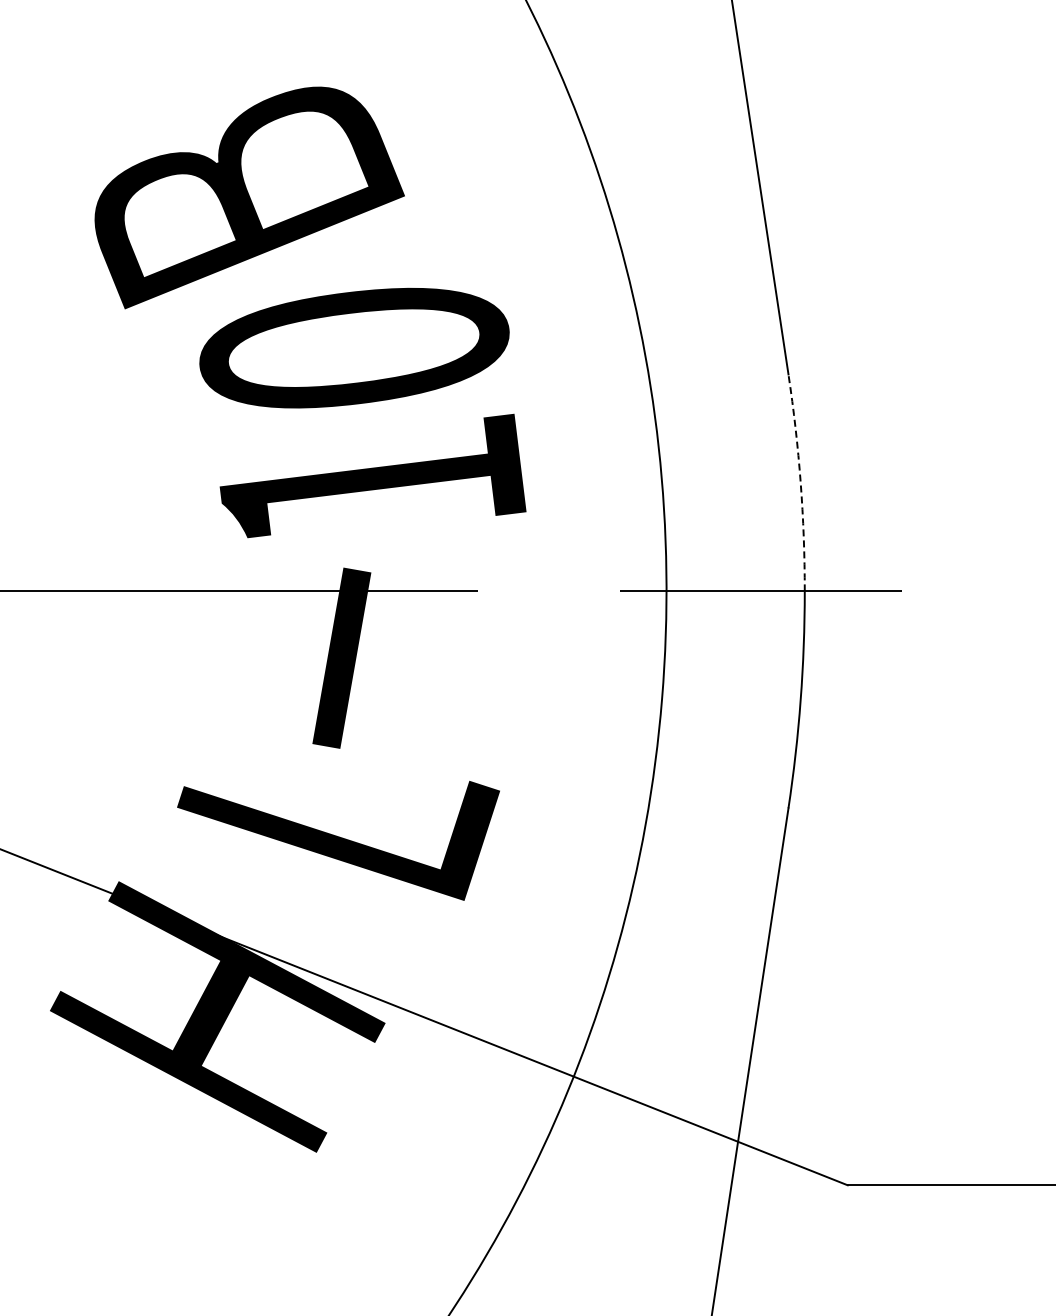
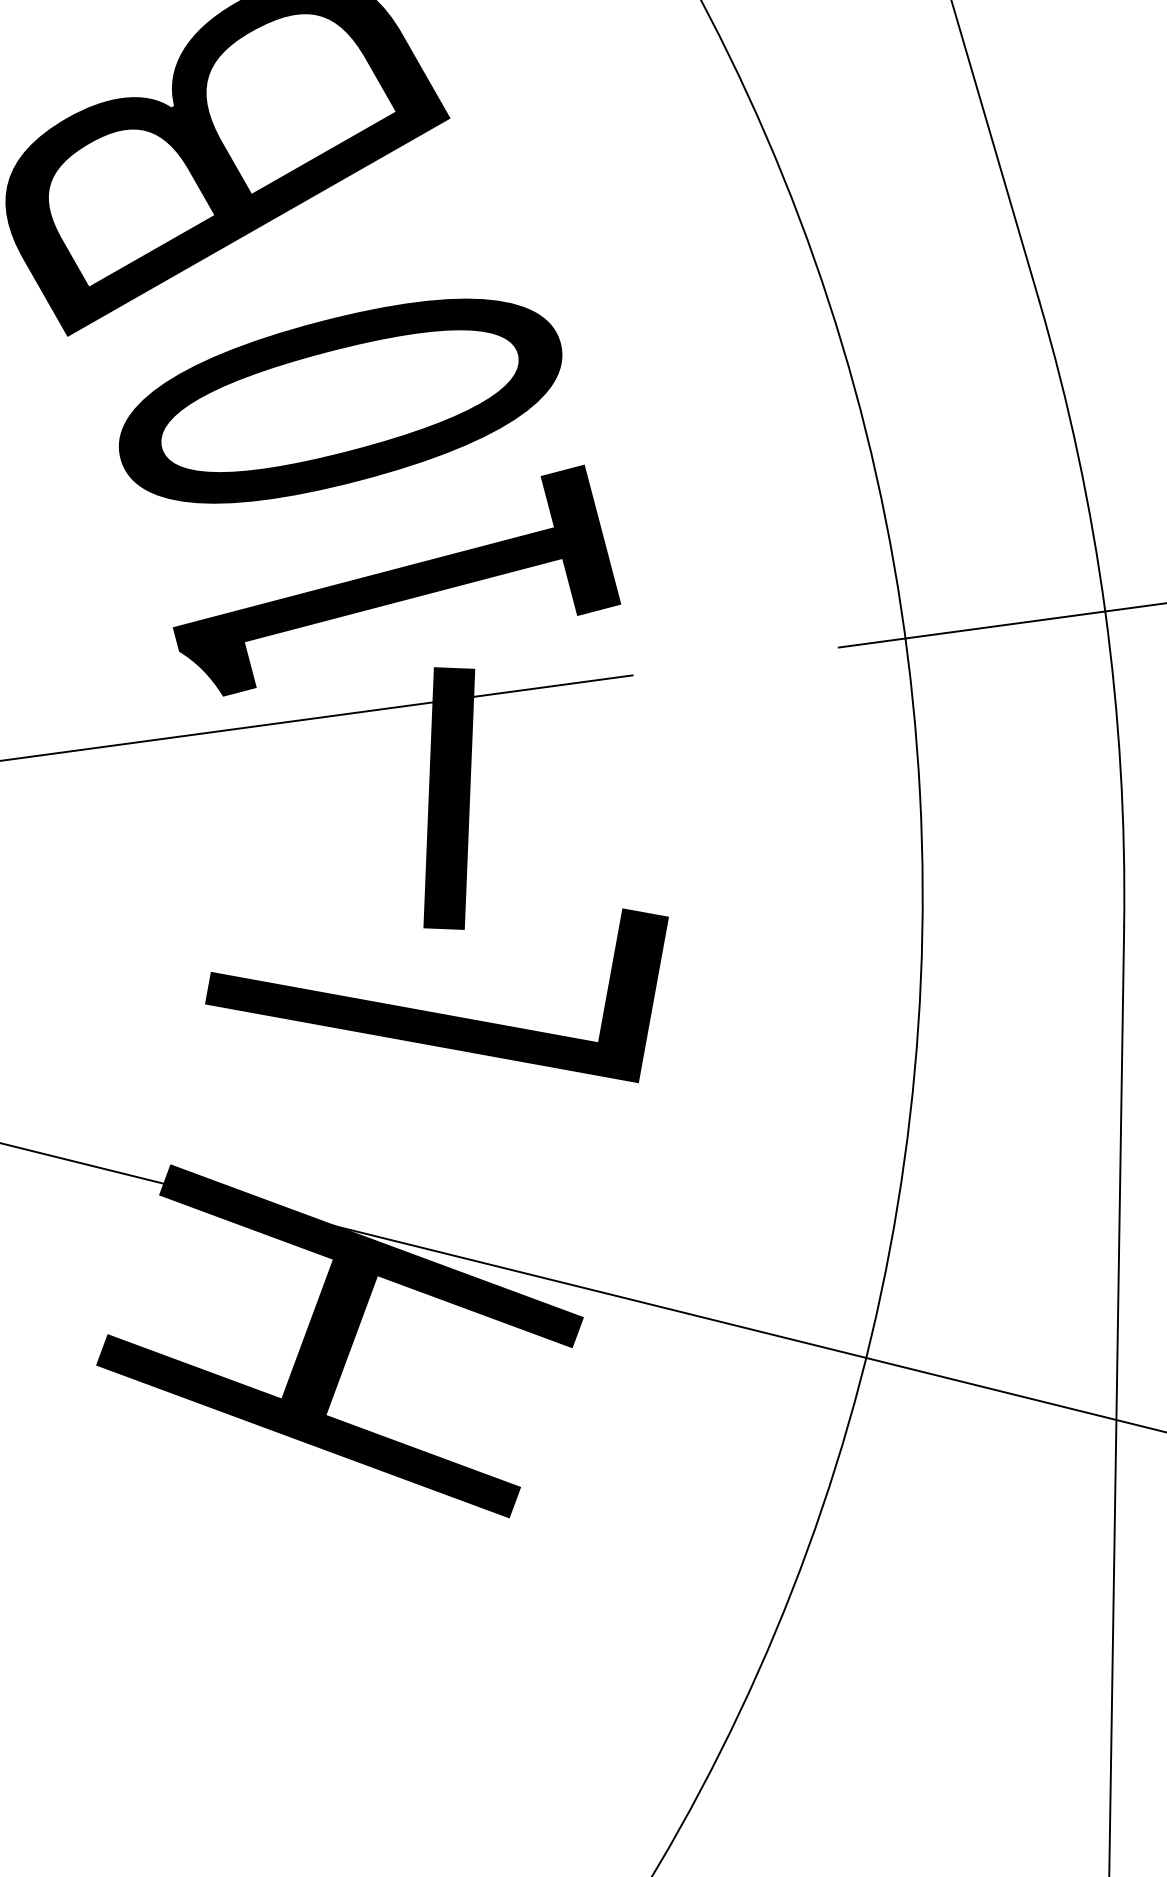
text: (362, 412) -> (364, 492), moved
arc: (800, 482) -> (1077, 454), dashed -> solid
text: (338, 840) -> (444, 1020), moved

